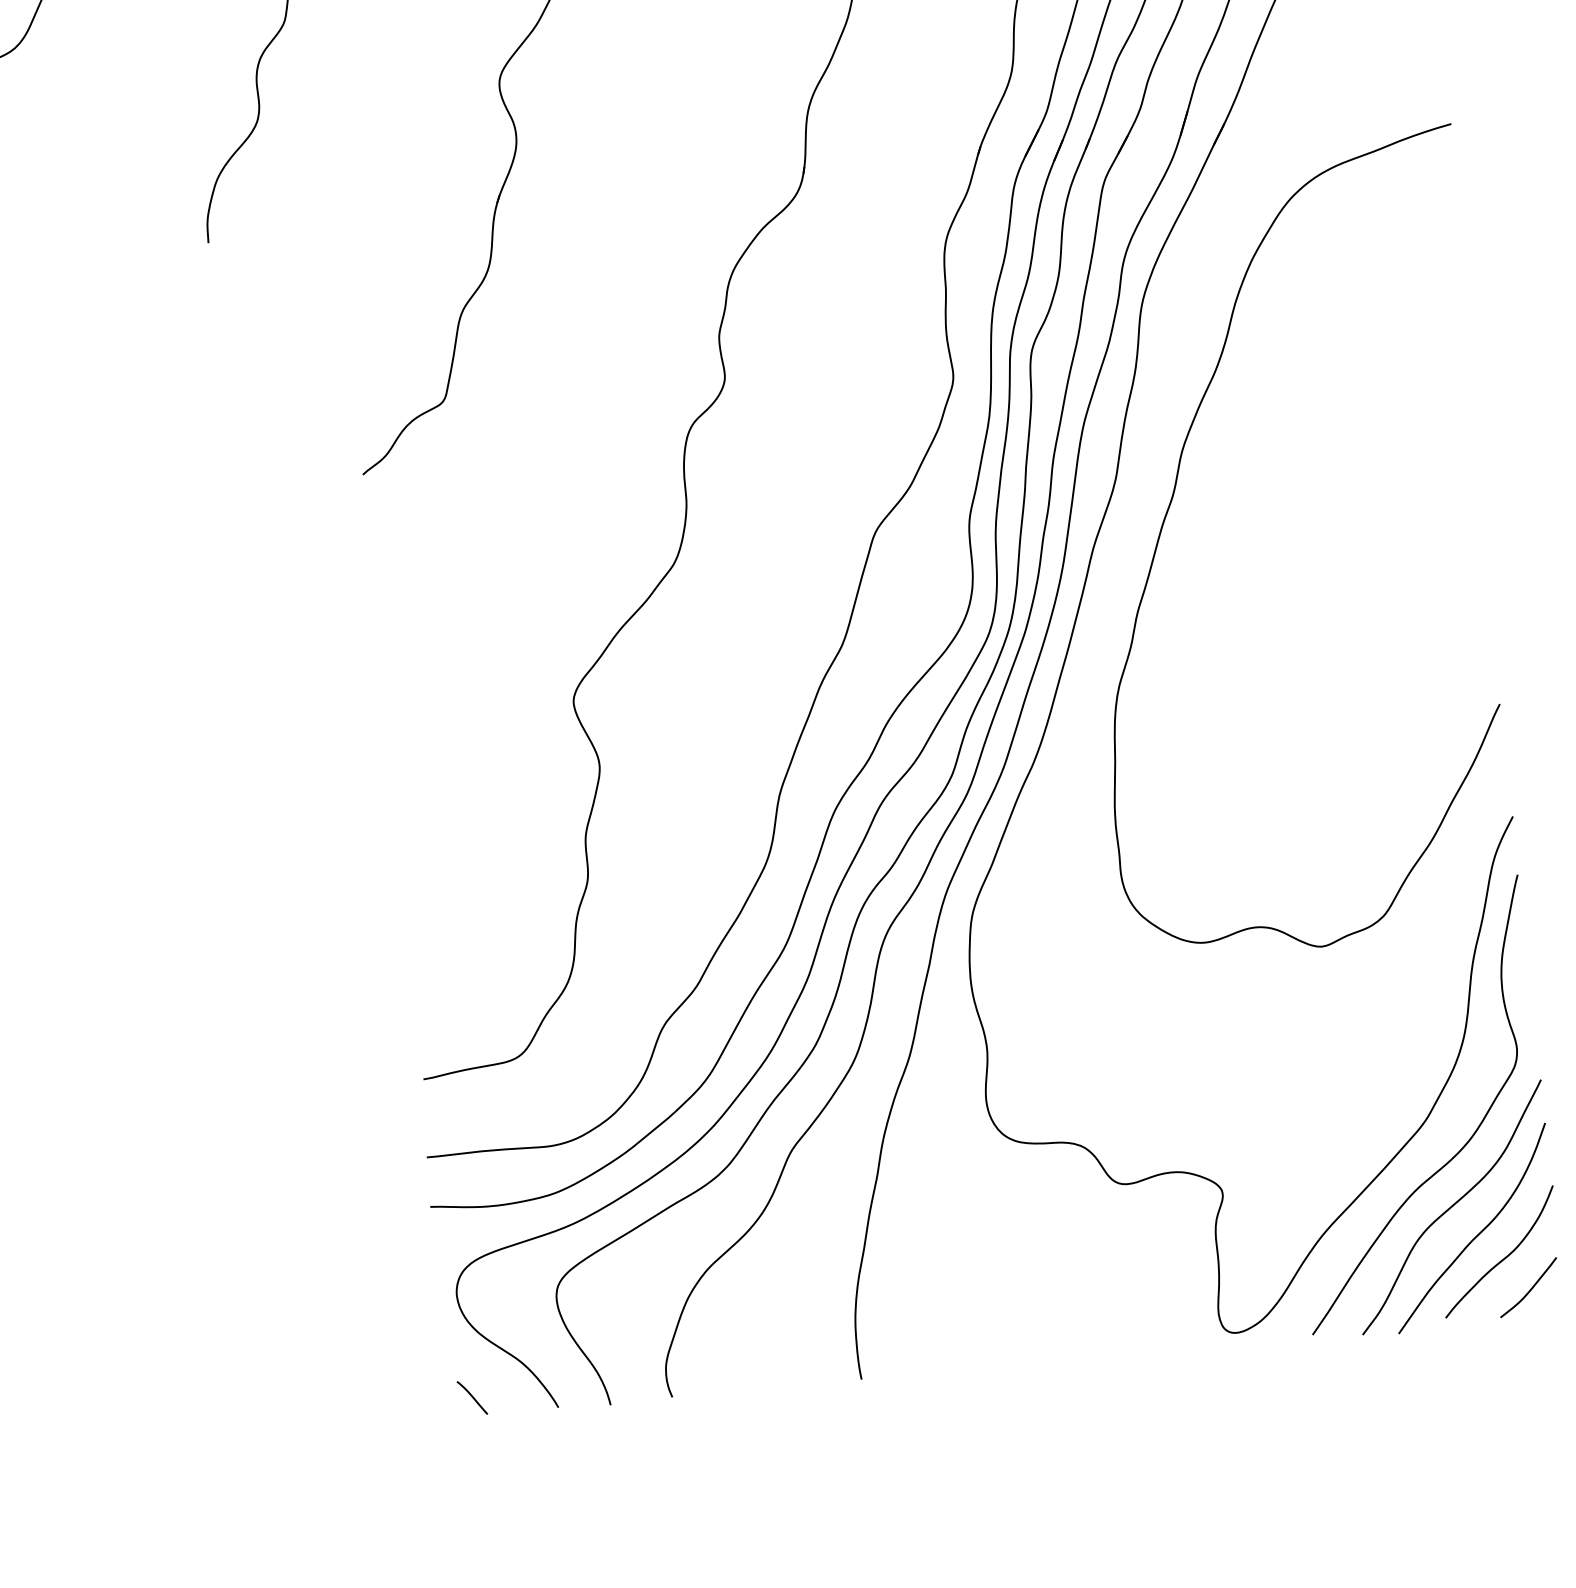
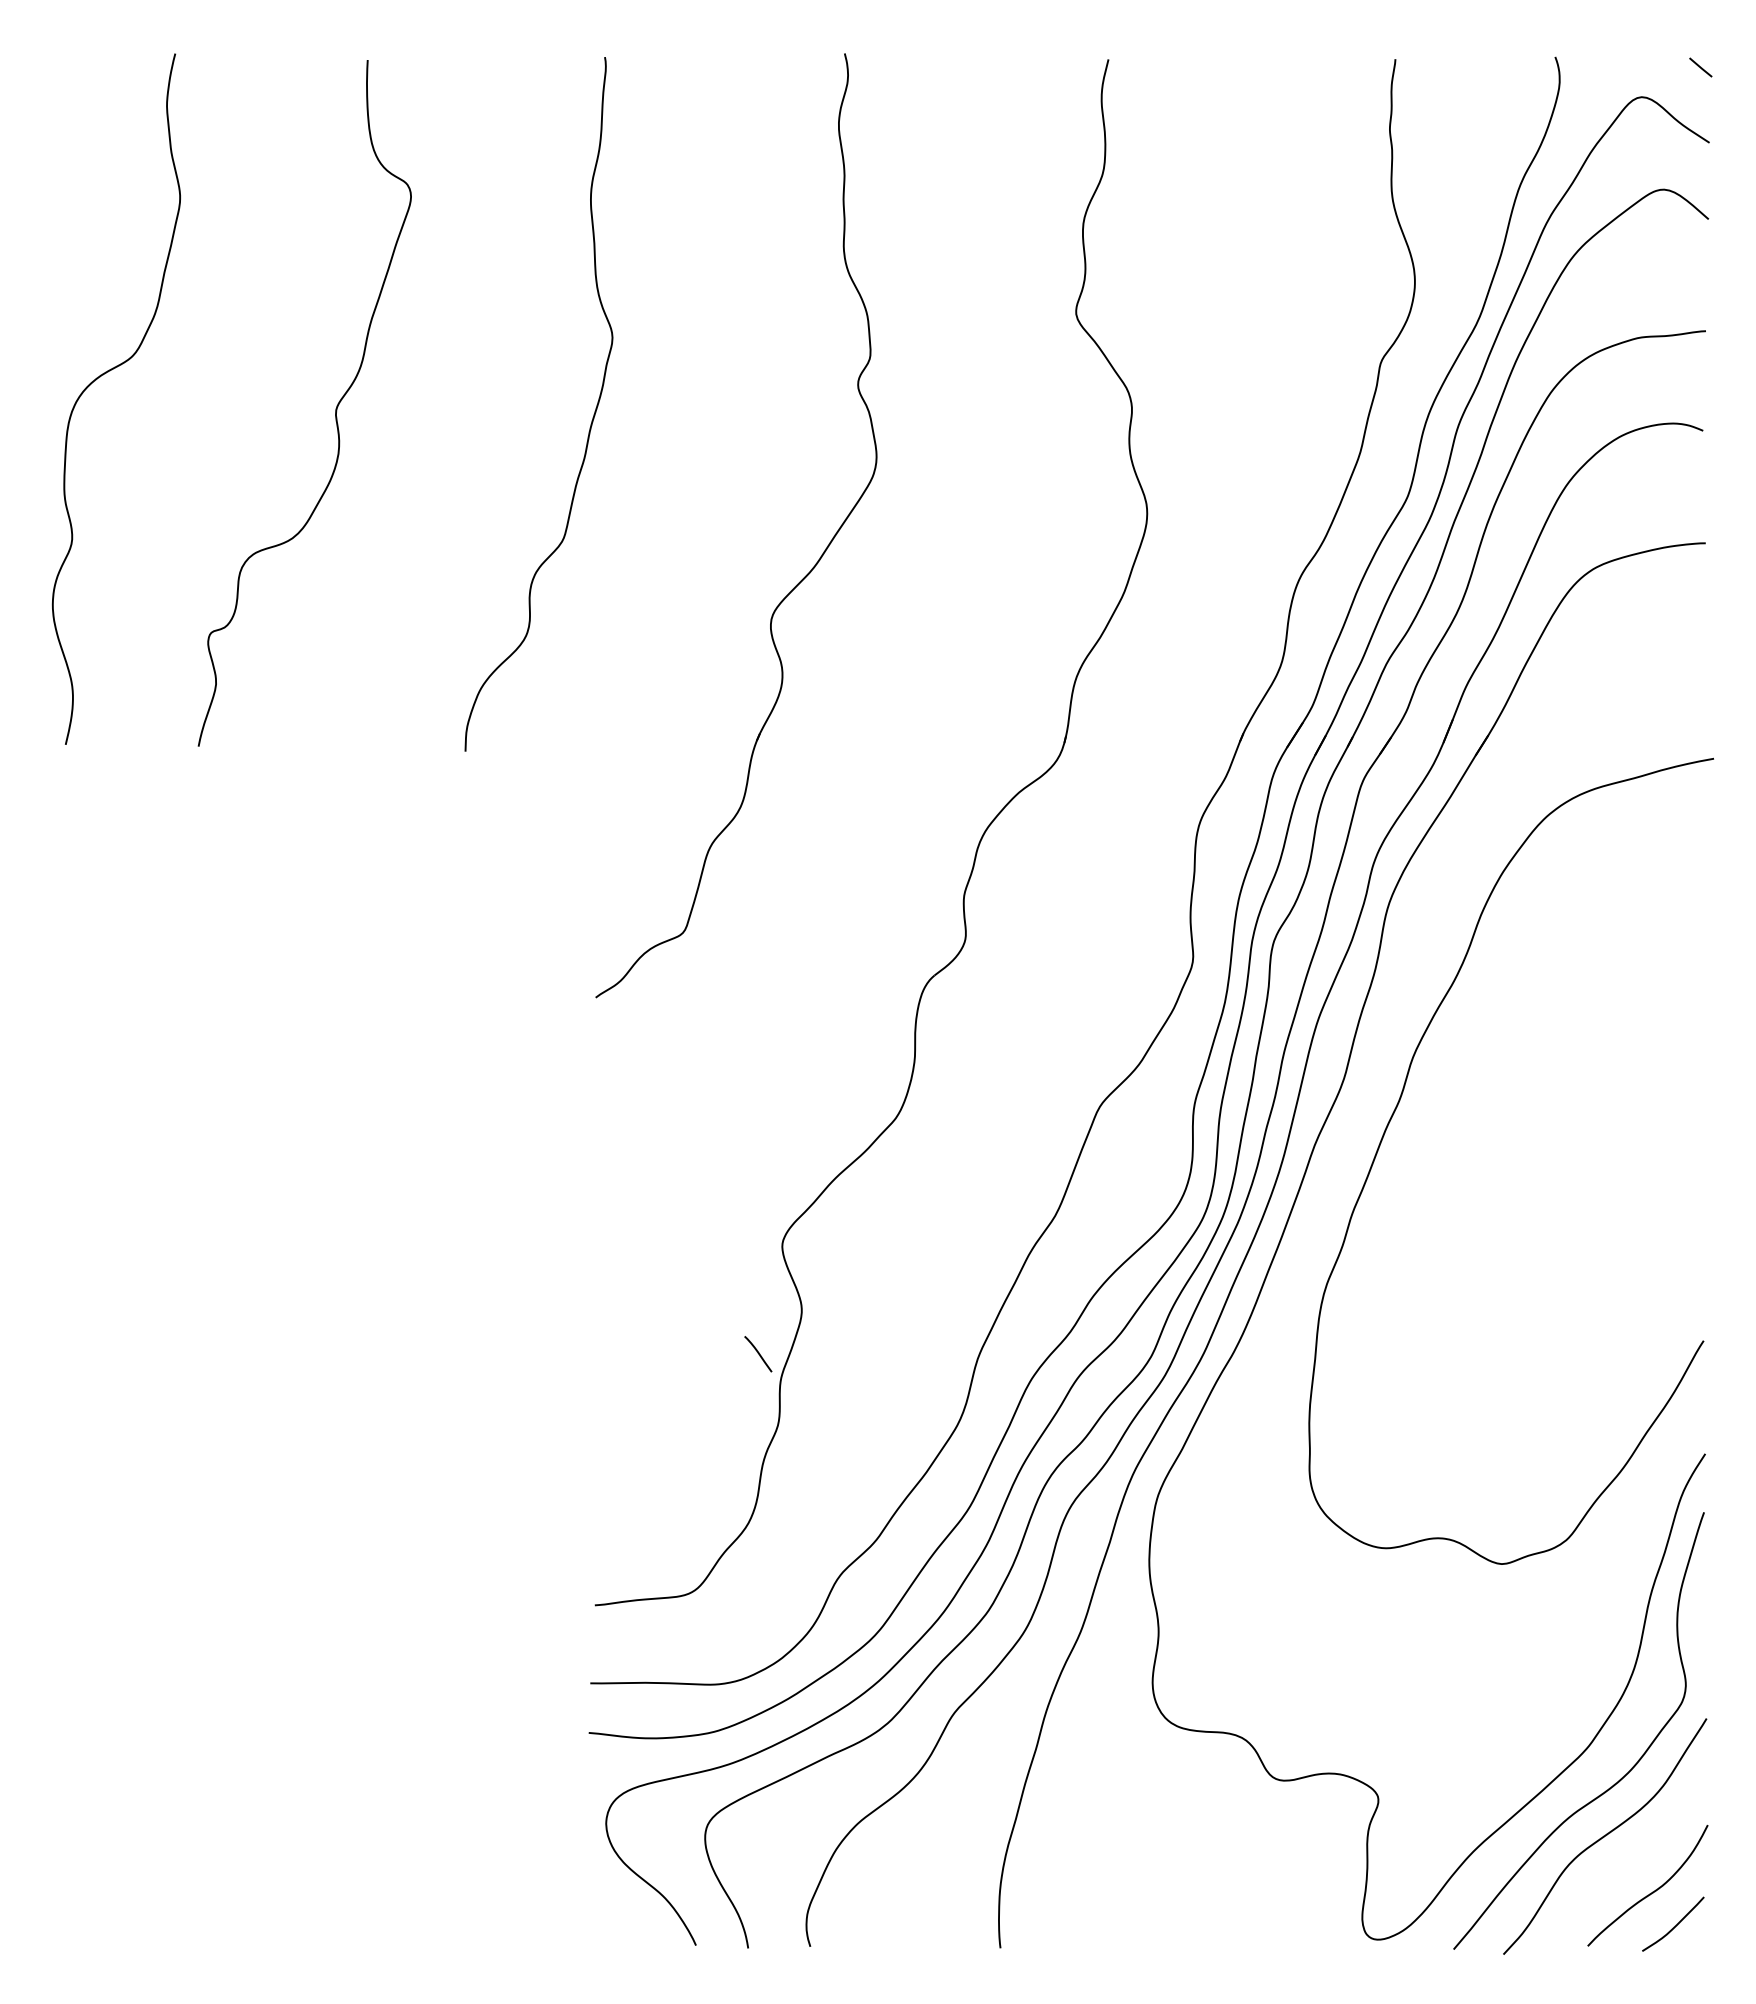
curve: (1478, 1232) -> (1629, 1864), removed
curve: (472, 1398) -> (758, 1354), moved

